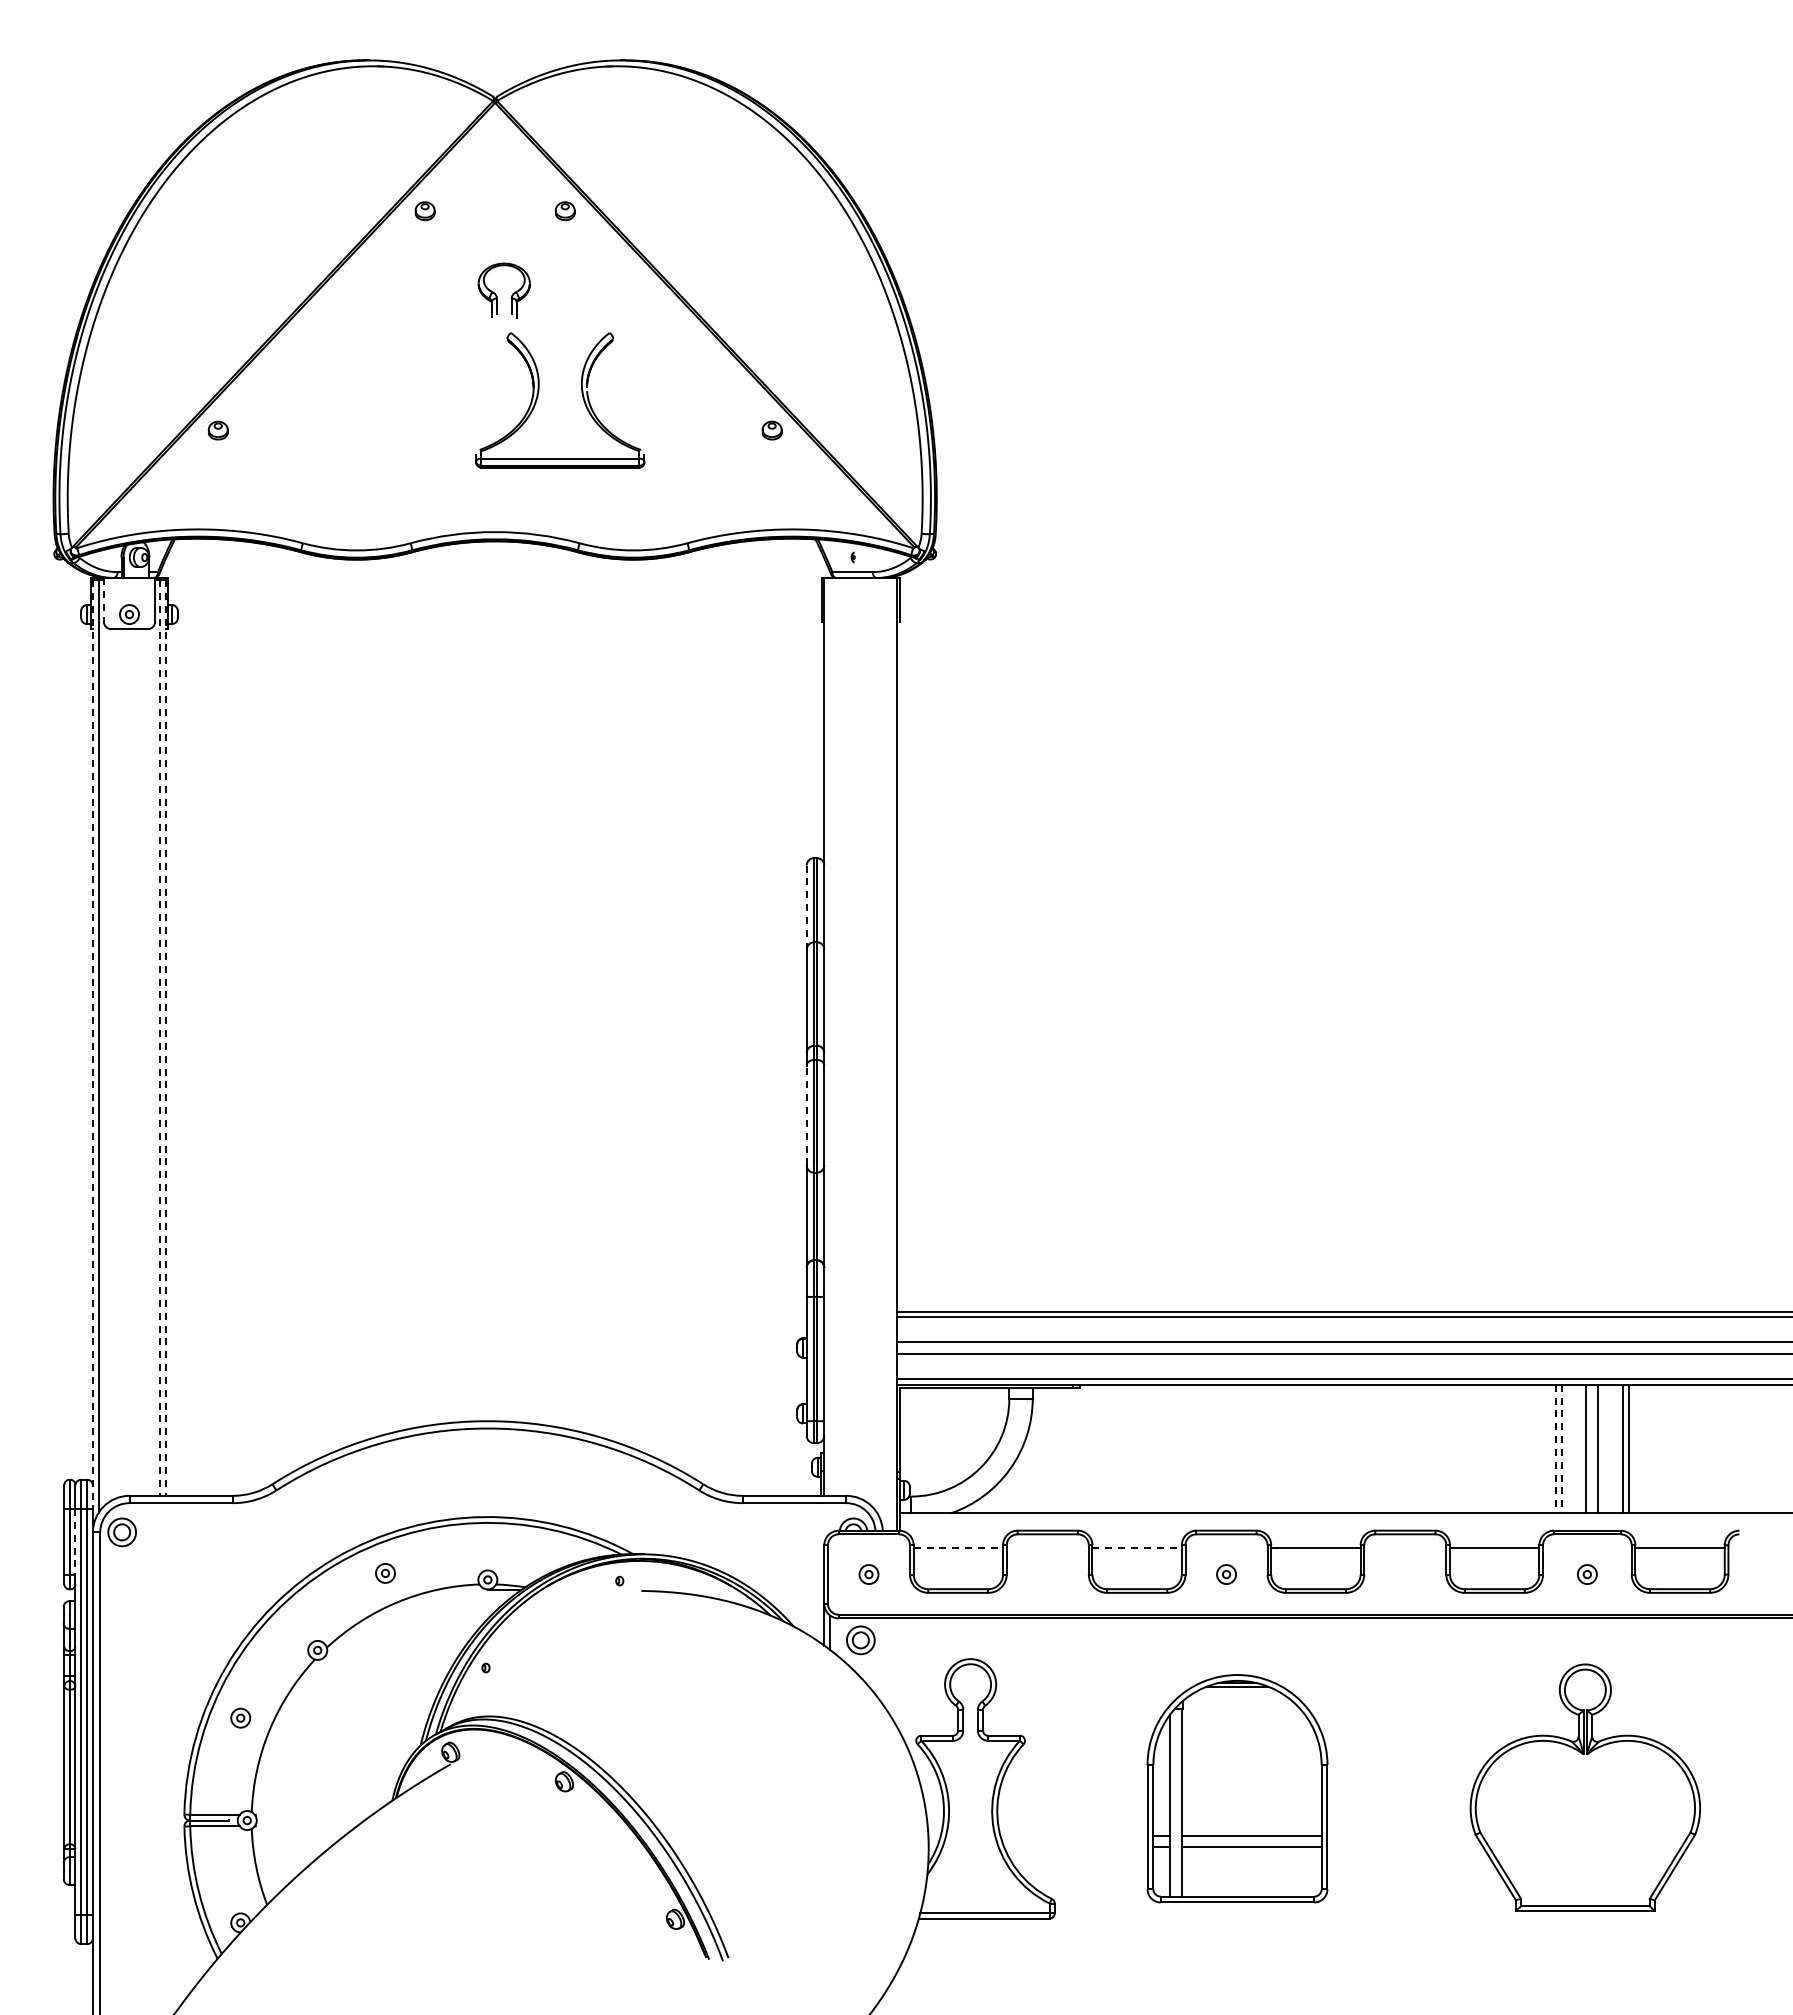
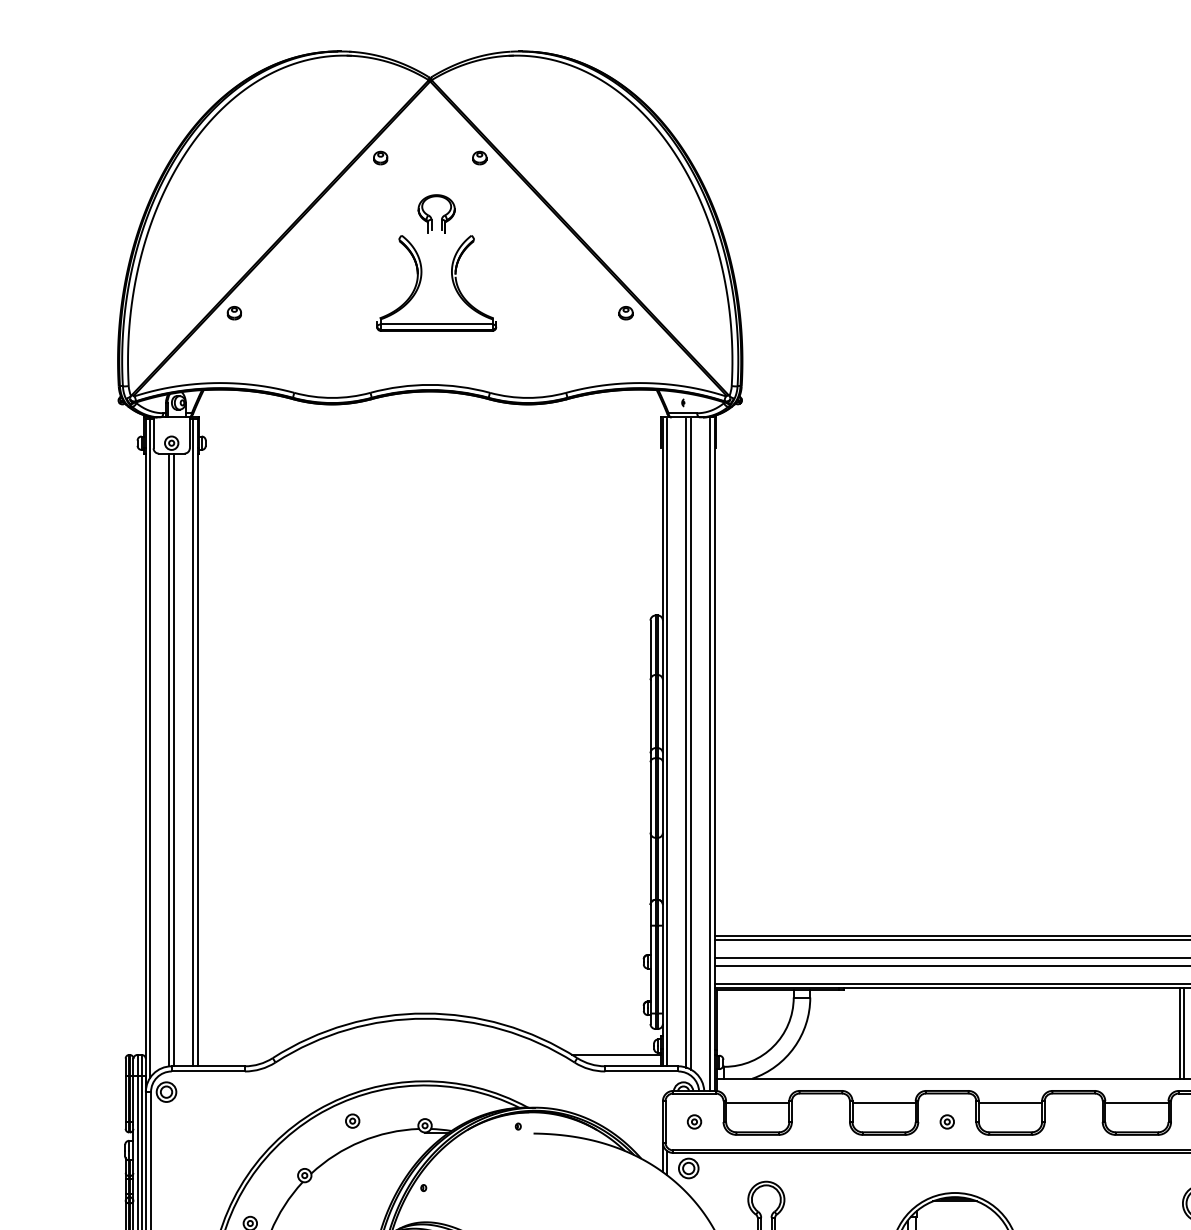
part: (582, 398) -> (452, 282), moved
line: (103, 599) -> (153, 432), dashed -> solid
line: (806, 907) -> (650, 650), dashed -> solid
line: (830, 1037) -> (667, 742), added
line: (160, 1038) -> (193, 742), dashed -> solid
line: (166, 1038) -> (197, 742), dashed -> solid
line: (857, 1038) -> (686, 742), added
line: (864, 1040) -> (691, 744), added
line: (891, 1055) -> (710, 754), added
line: (92, 1056) -> (145, 755), dashed -> solid
line: (125, 1062) -> (168, 759), added
line: (133, 1062) -> (174, 759), added
line: (806, 1115) -> (650, 797), dashed -> solid
line: (1555, 1449) -> (1179, 1033), dashed -> solid
line: (1561, 1449) -> (1184, 1033), dashed -> solid
line: (758, 1479) -> (616, 1054), added
line: (75, 1541) -> (133, 1098), dashed -> solid
line: (958, 1547) -> (757, 1102), dashed -> solid
line: (1137, 1547) -> (884, 1102), dashed -> solid

